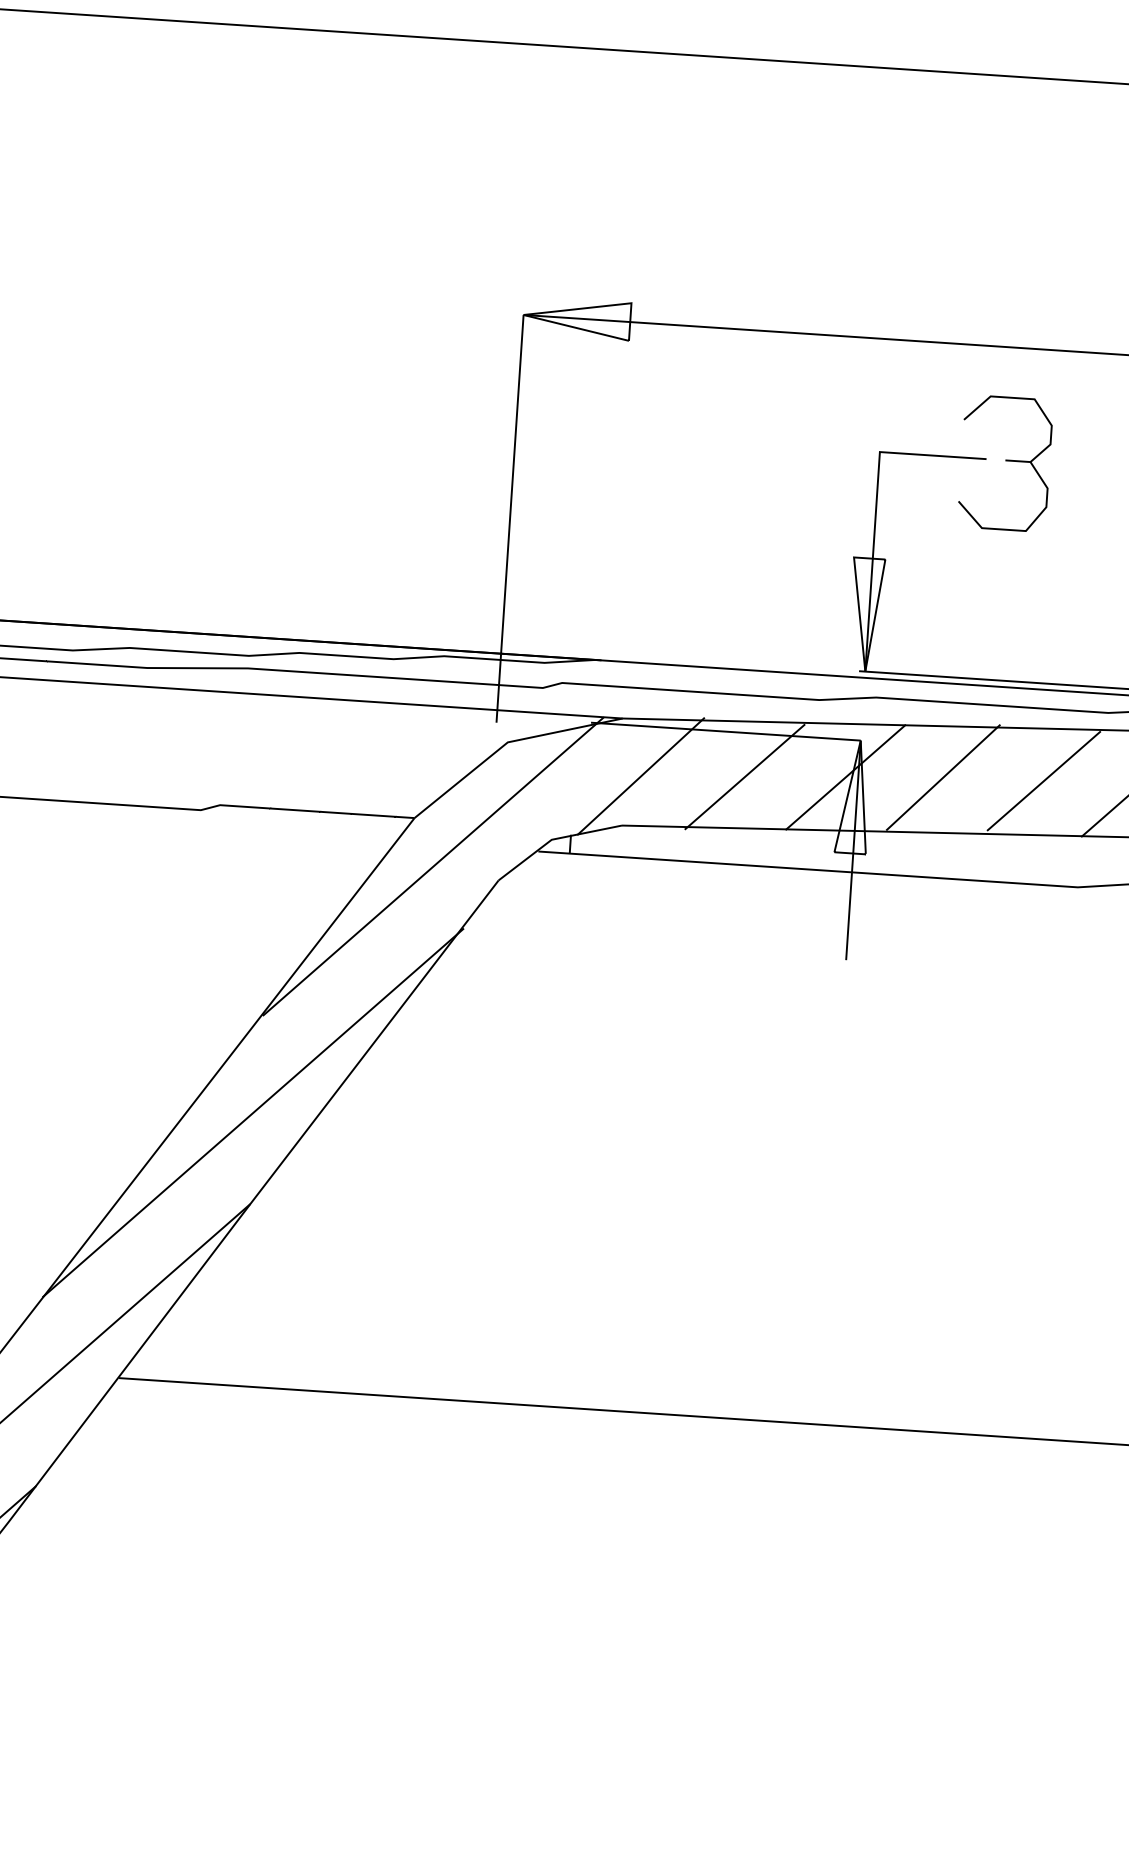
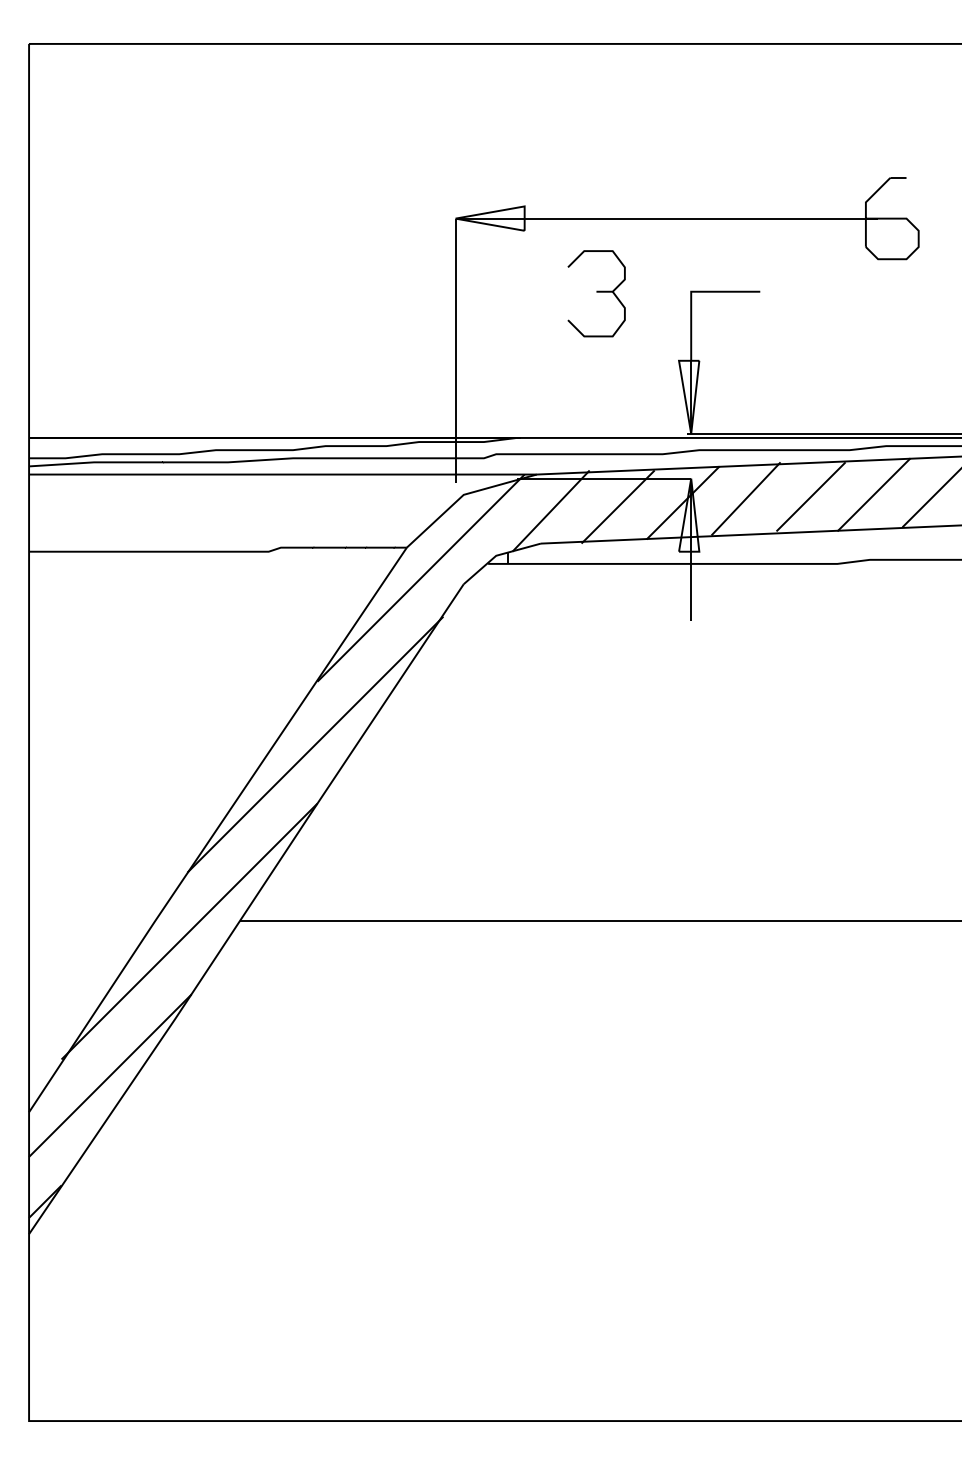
part: (1005, 463) -> (596, 293), moved

